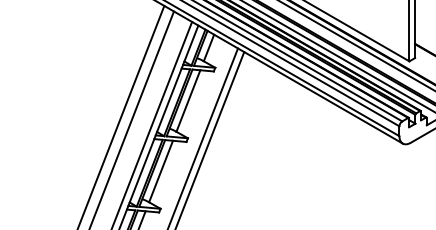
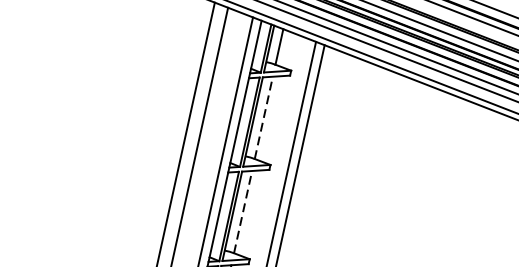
line: (188, 100) -> (263, 117), solid -> dashed
line: (161, 171) -> (243, 211), solid -> dashed

